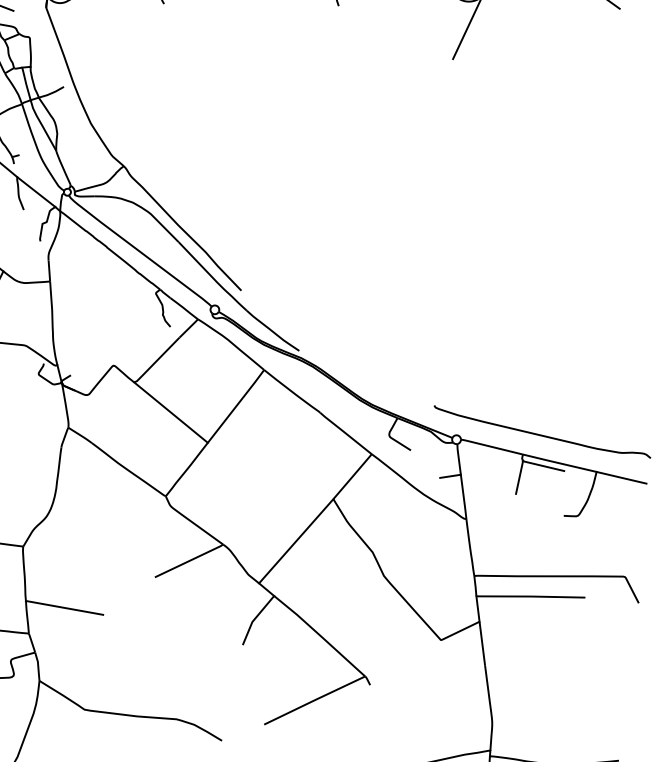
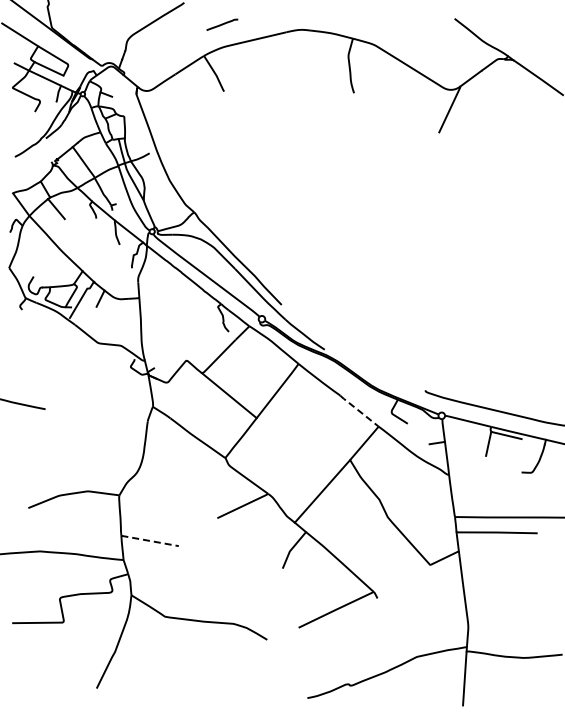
line: (344, 432) -> (358, 410), solid -> dashed
line: (65, 608) -> (150, 541), solid -> dashed

